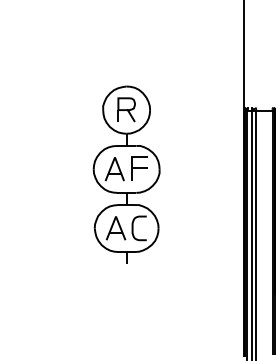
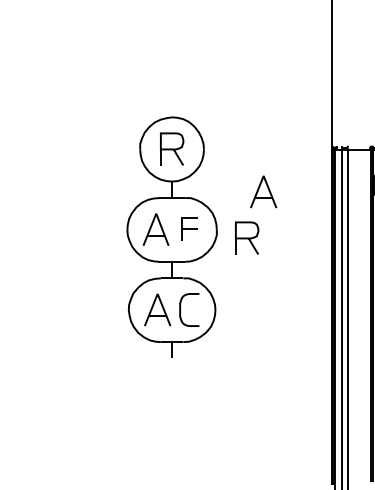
part: (193, 141) -> (263, 191), added
part: (139, 169) -> (189, 229), size x0.7
part: (182, 174) -> (247, 237), added

